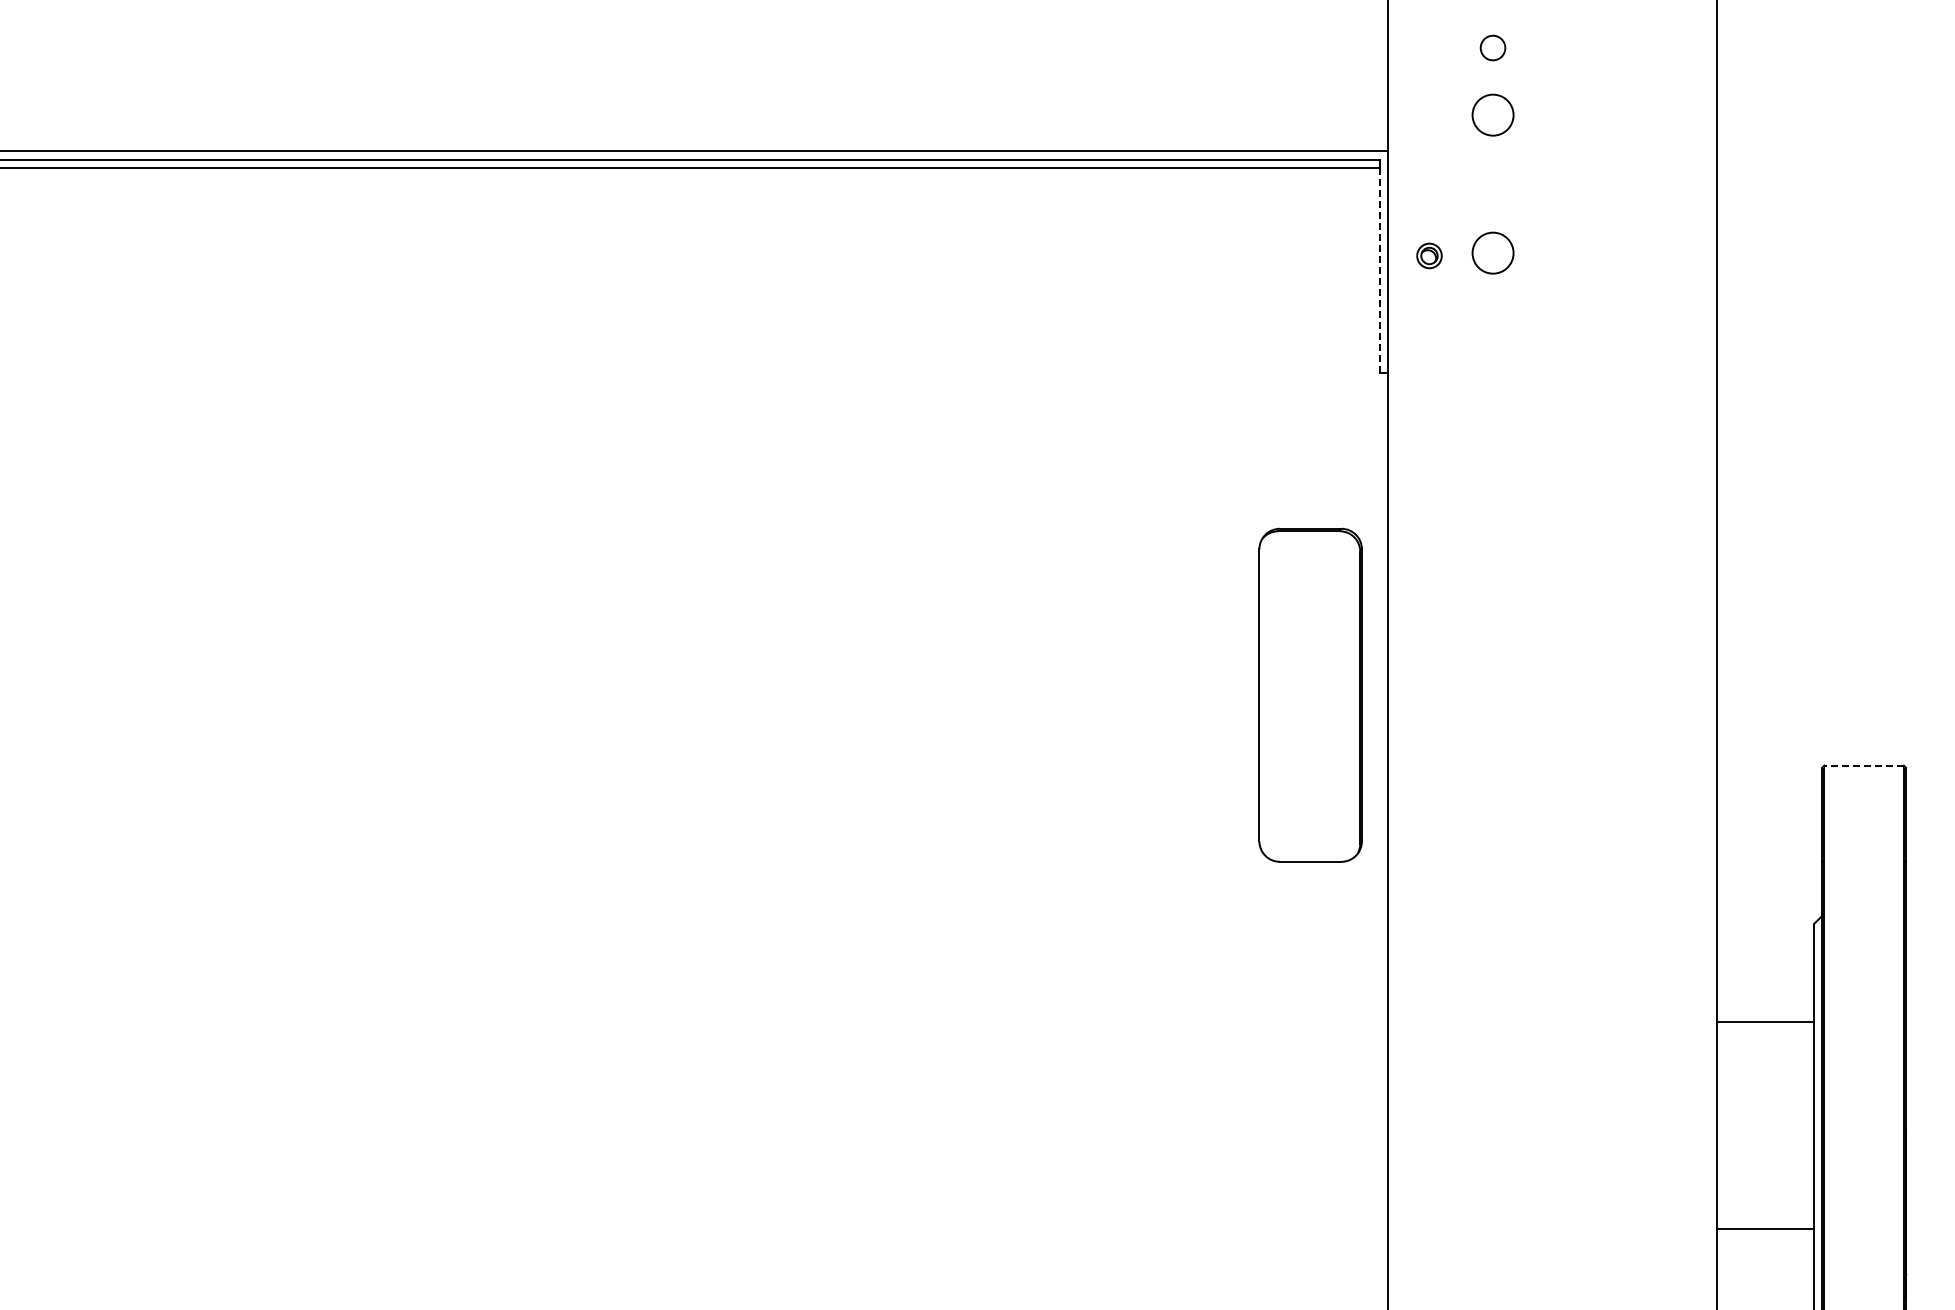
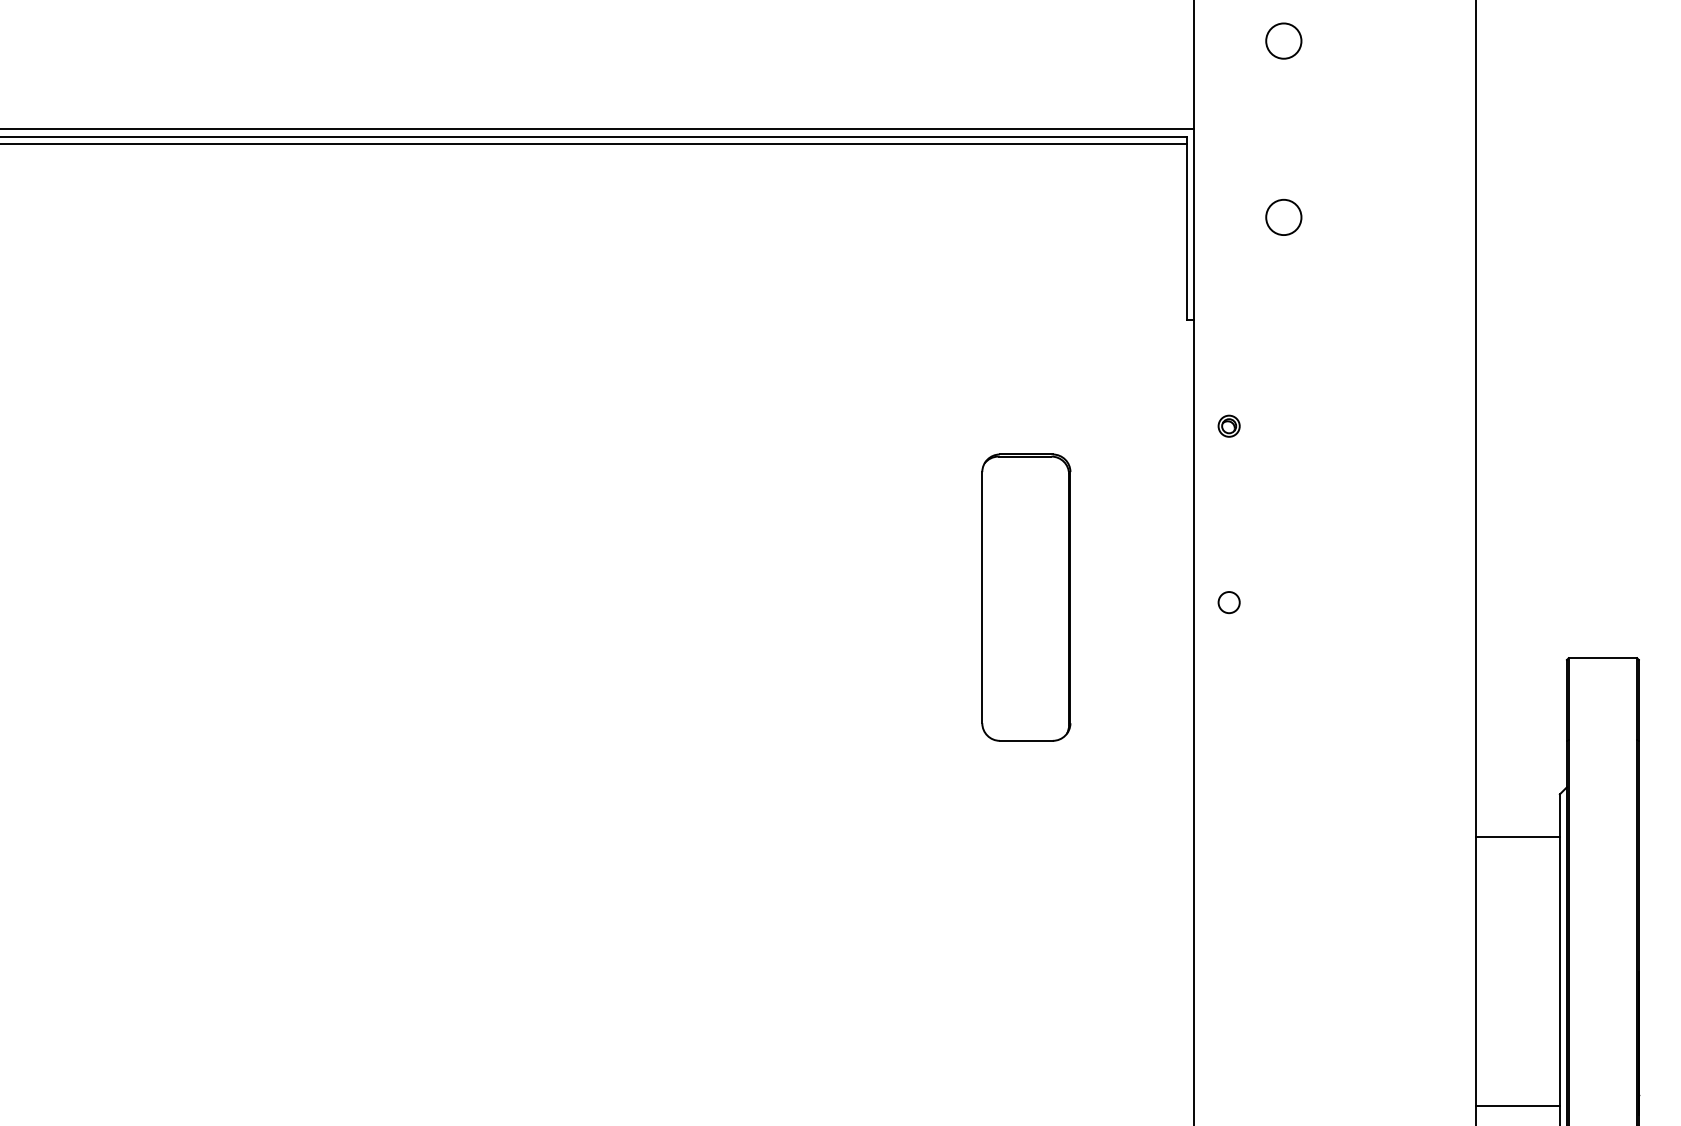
circle: (1492, 47) -> (1283, 40), size x1.67
circle: (1492, 114) -> (1283, 98), removed
part: (1429, 255) -> (1229, 425), moved
line: (1380, 270) -> (1187, 232), dashed -> solid
part: (1310, 694) -> (1026, 596), moved
circle: (1429, 700) -> (1229, 602), added
line: (1864, 765) -> (1603, 658), dashed -> solid
line: (1765, 1021) -> (1518, 836), moved
line: (1765, 1228) -> (1518, 1106), moved

